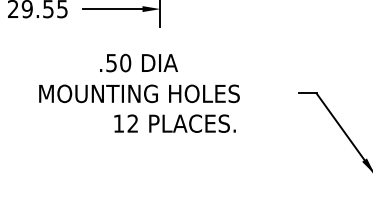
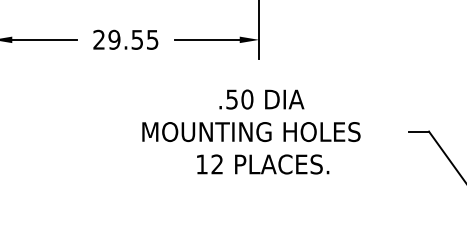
text: (138, 63) -> (261, 99), moved
text: (139, 94) -> (251, 132), moved
text: (175, 123) -> (263, 164), moved

